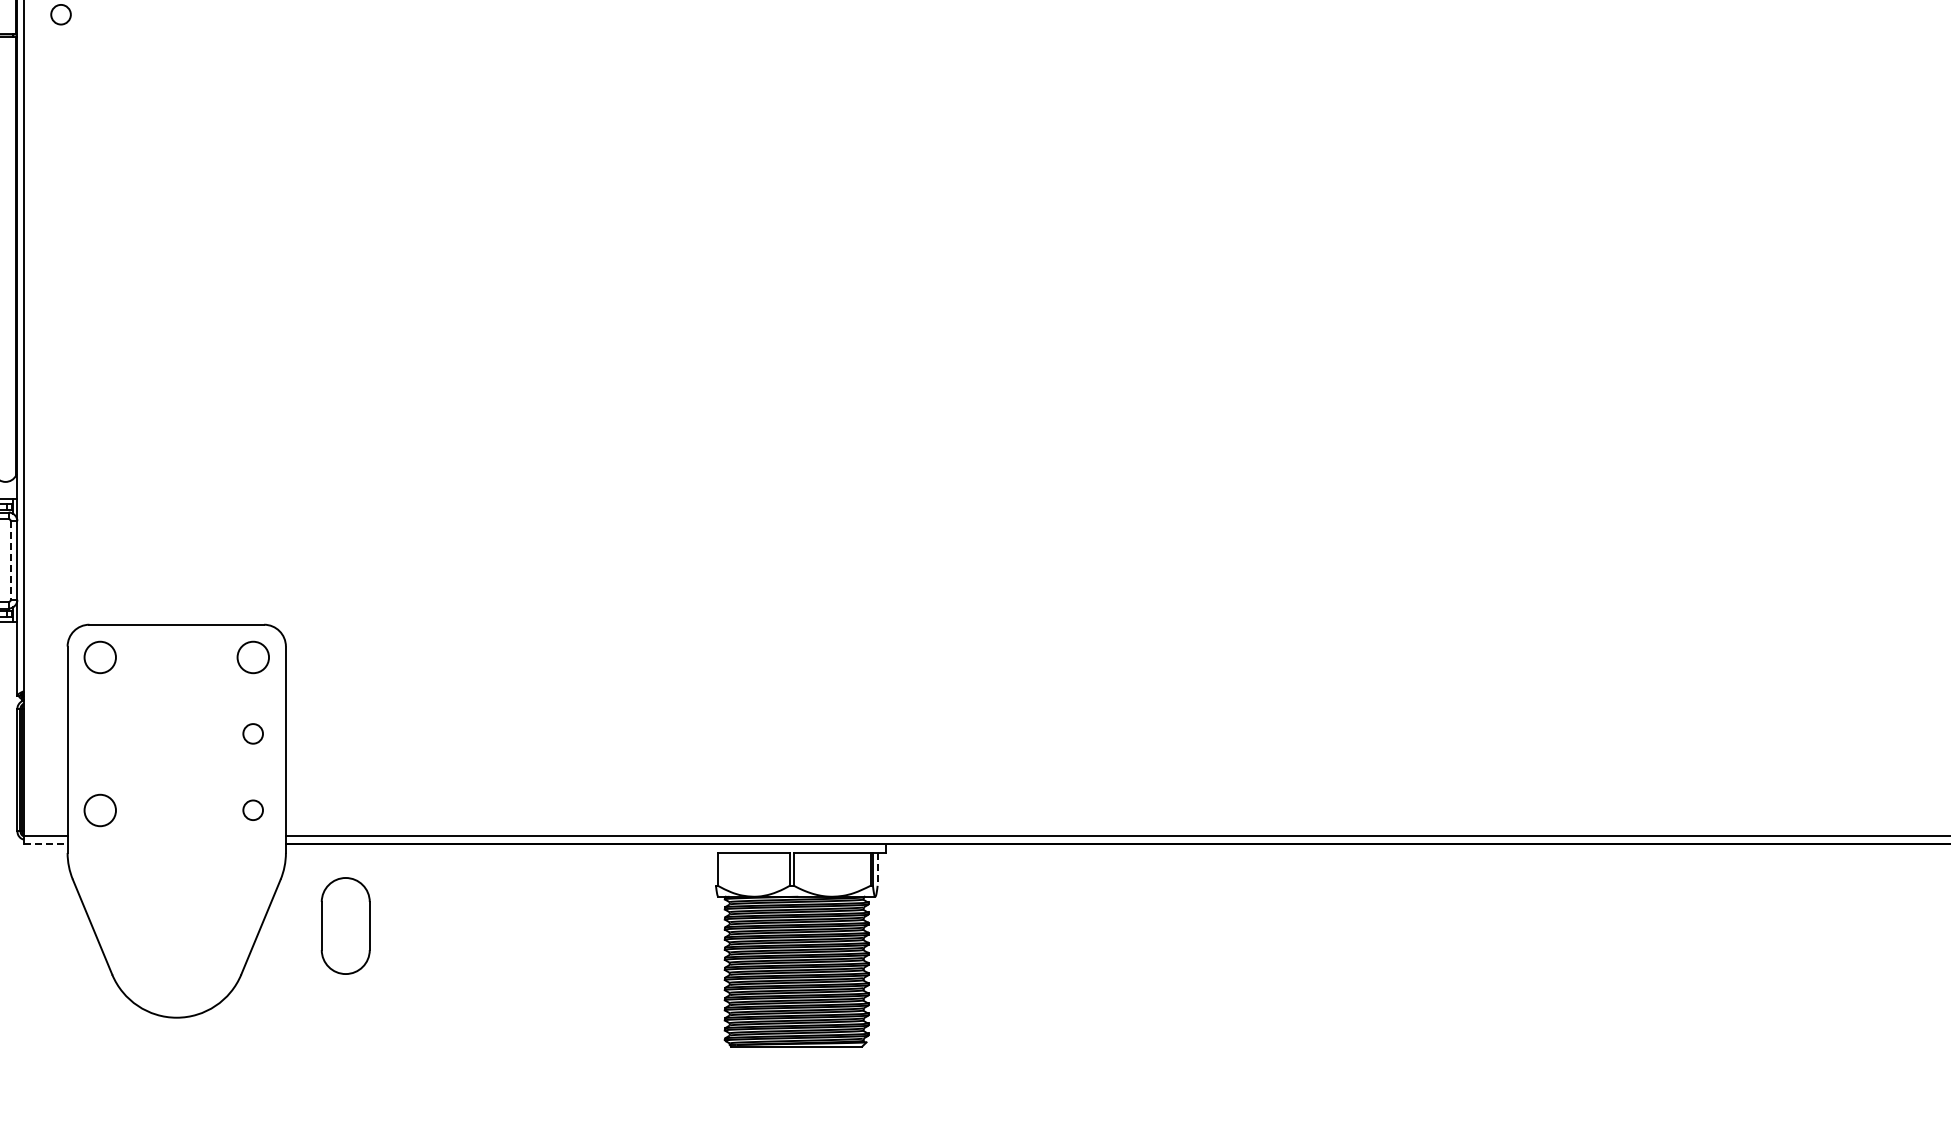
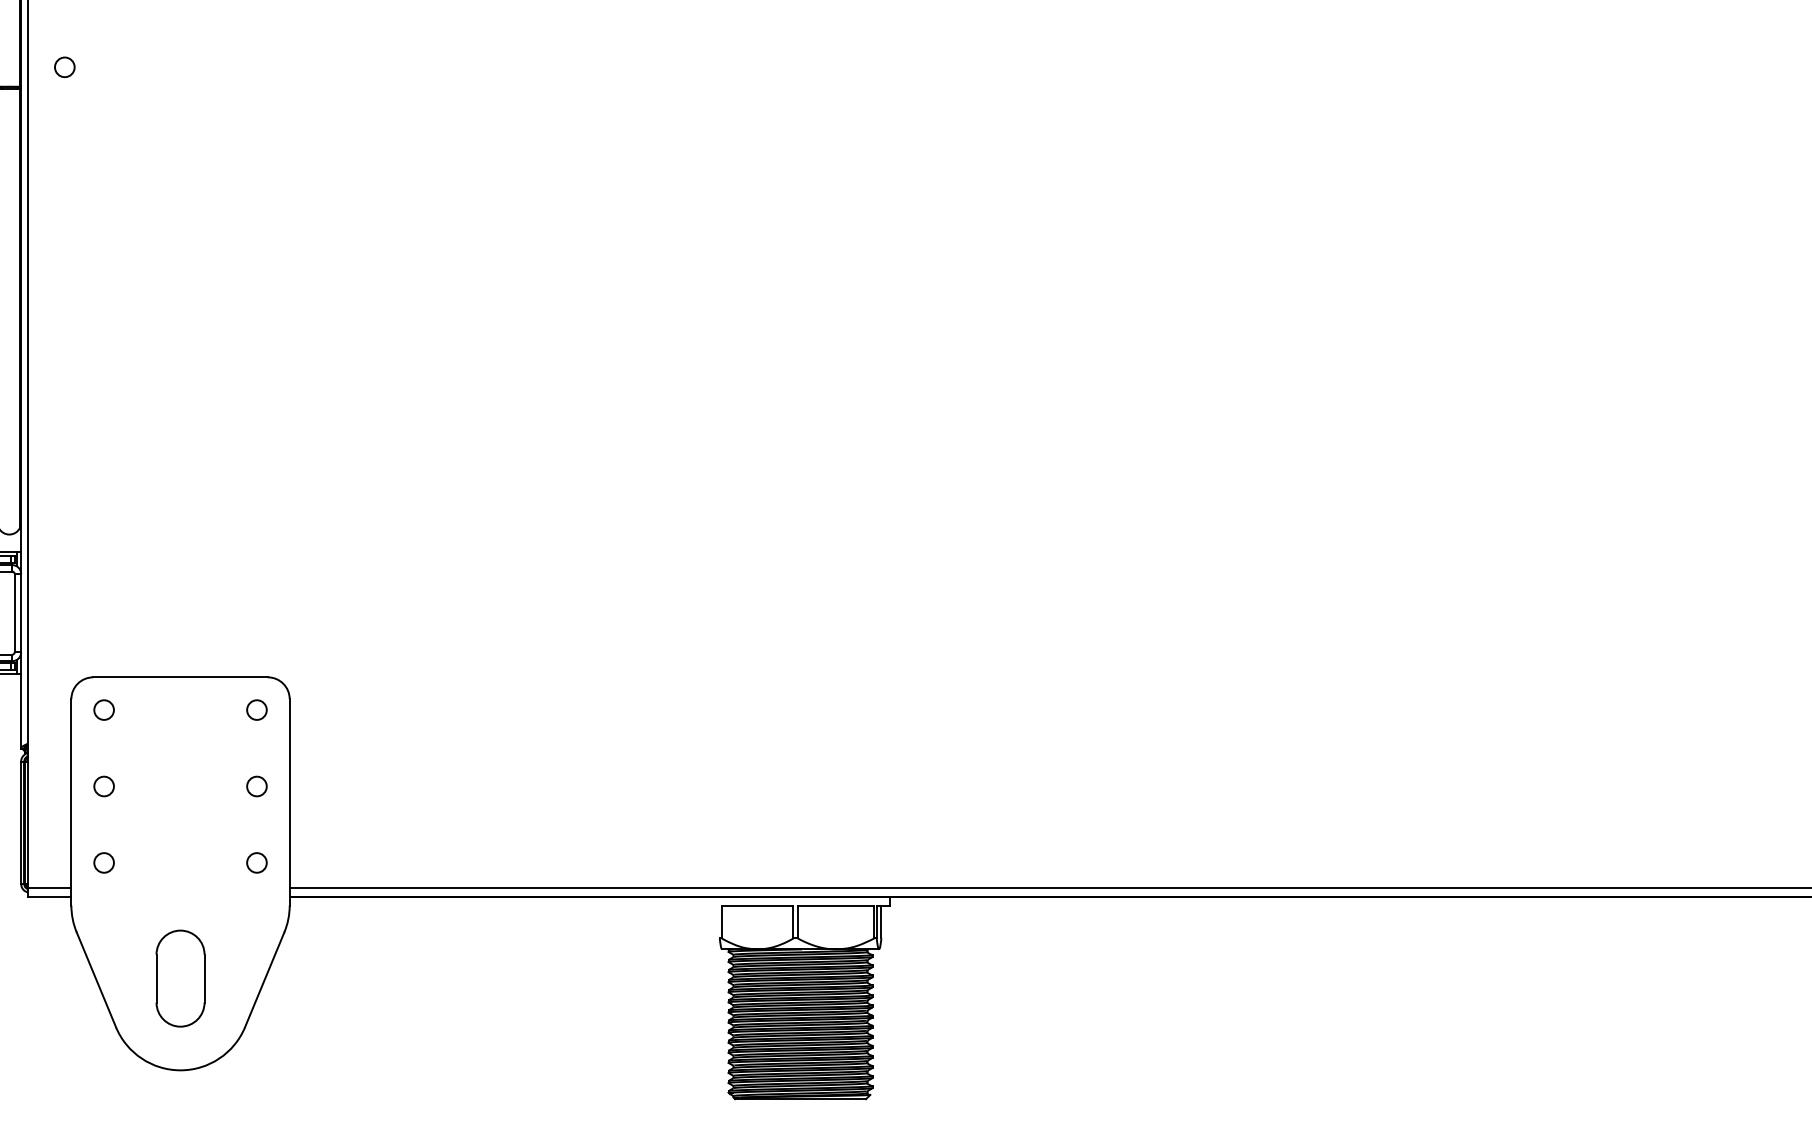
line: (10, 561) -> (14, 614), dashed -> solid
circle: (100, 657) -> (104, 710), size x0.62
circle: (252, 657) -> (256, 710), size x0.62
circle: (100, 733) -> (104, 786), added
circle: (100, 809) -> (104, 862), size x0.62
line: (45, 844) -> (49, 897), dashed -> solid
line: (877, 869) -> (881, 922), dashed -> solid
part: (345, 925) -> (180, 978), moved

